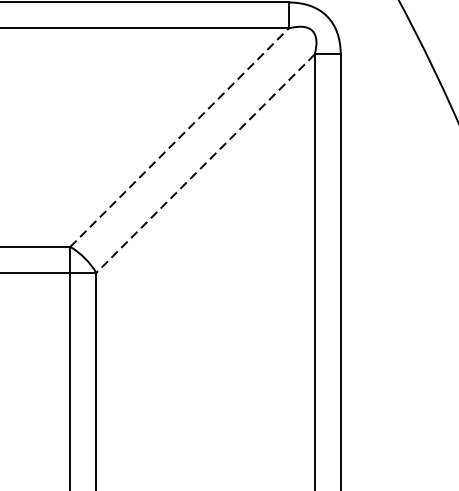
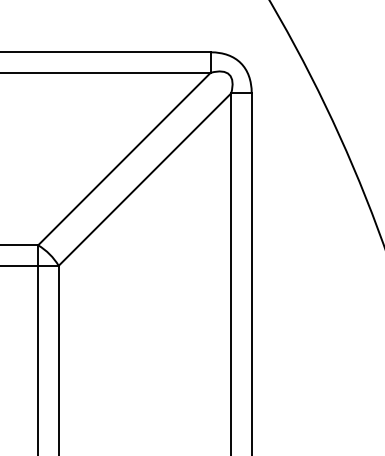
line: (179, 138) -> (124, 159), dashed -> solid
line: (204, 163) -> (144, 179), dashed -> solid

